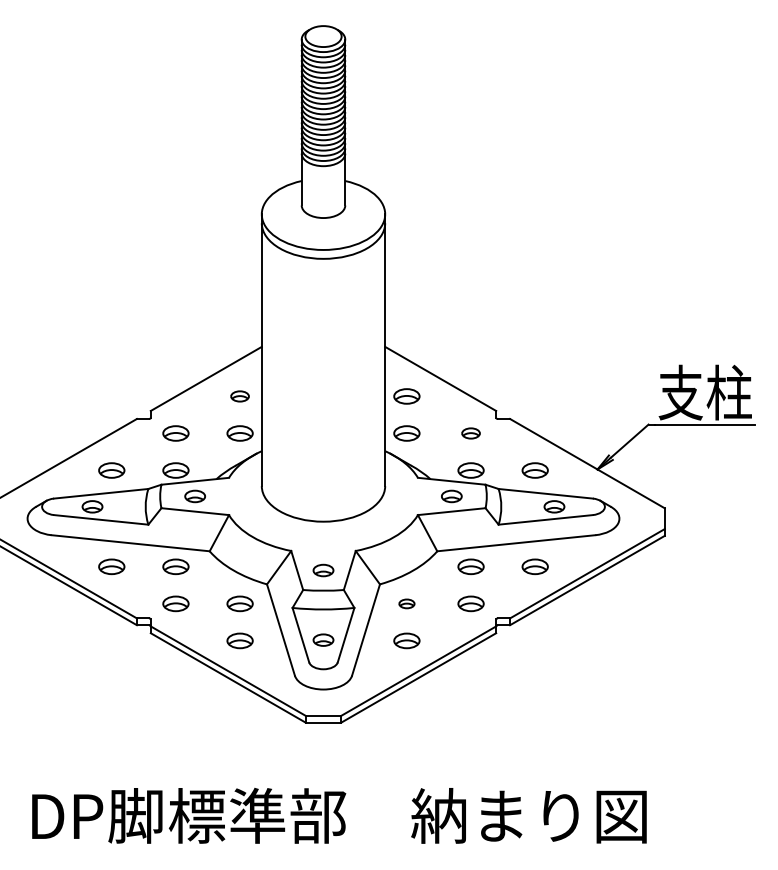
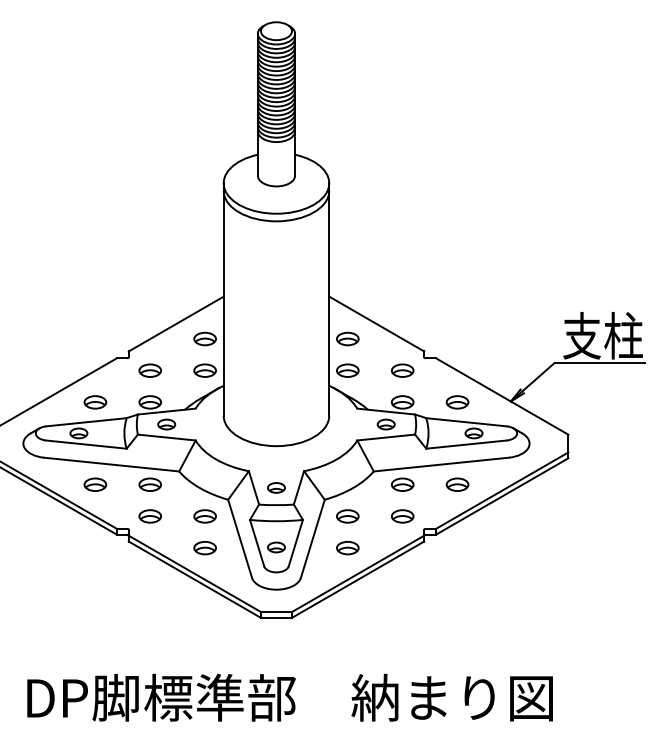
part: (239, 396) -> (204, 339), size x1.43
part: (470, 433) -> (402, 370), size x1.43
part: (406, 603) -> (347, 516), size x1.67

